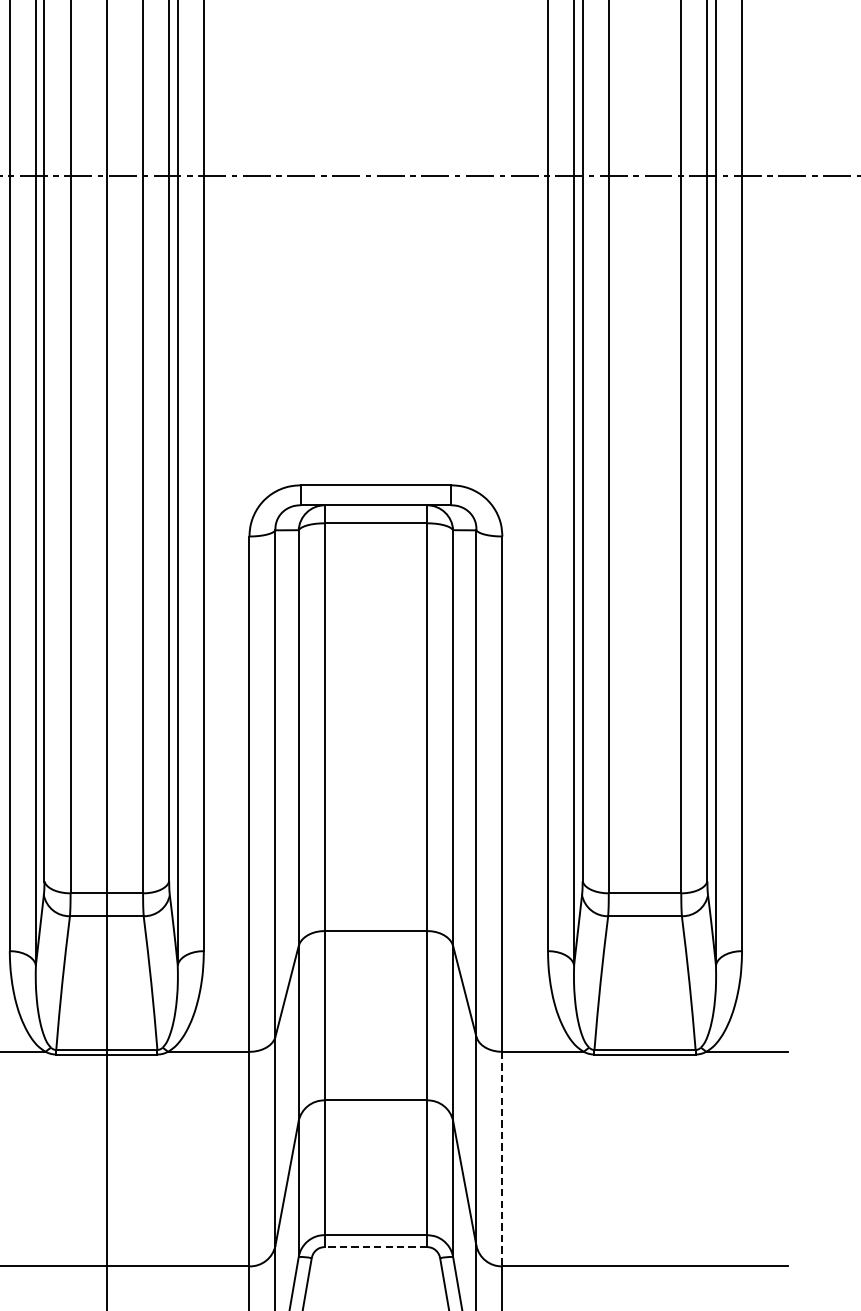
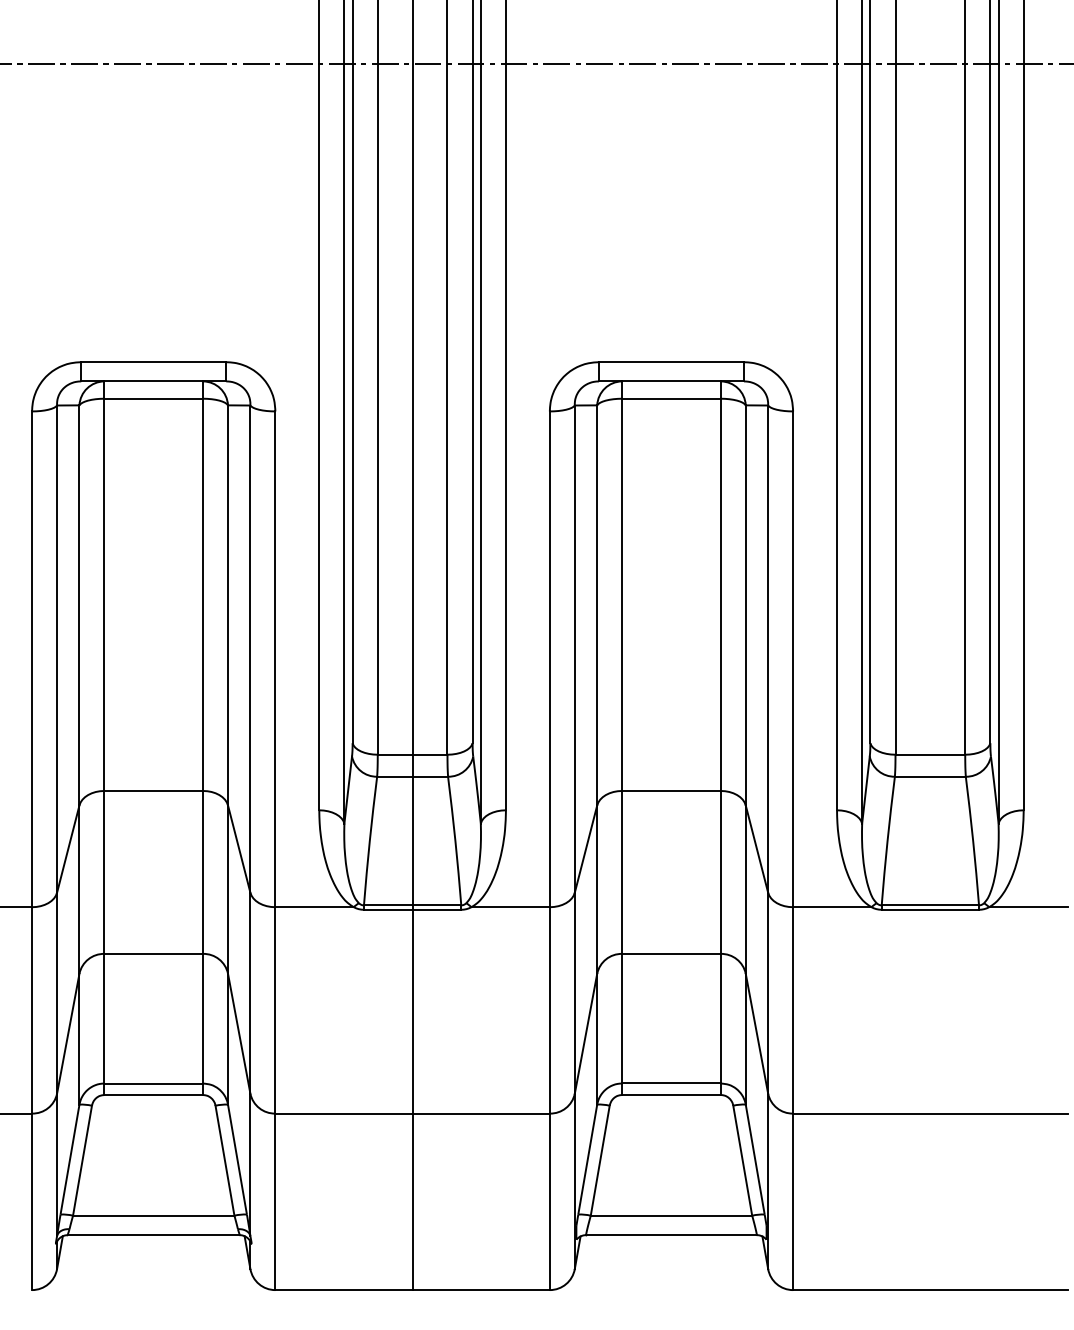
line: (502, 1159) -> (793, 1010), dashed -> solid
line: (375, 1246) -> (671, 1094), dashed -> solid

